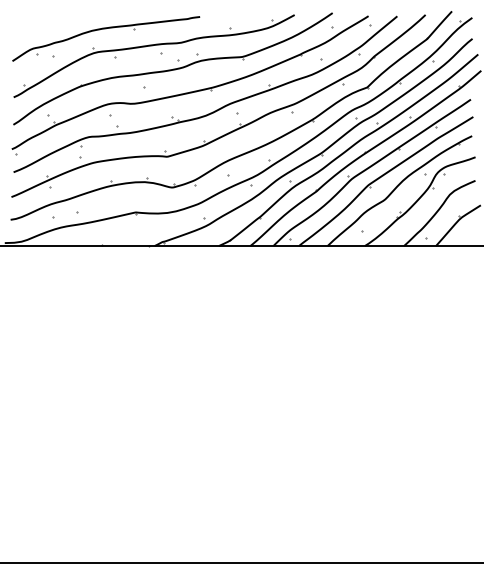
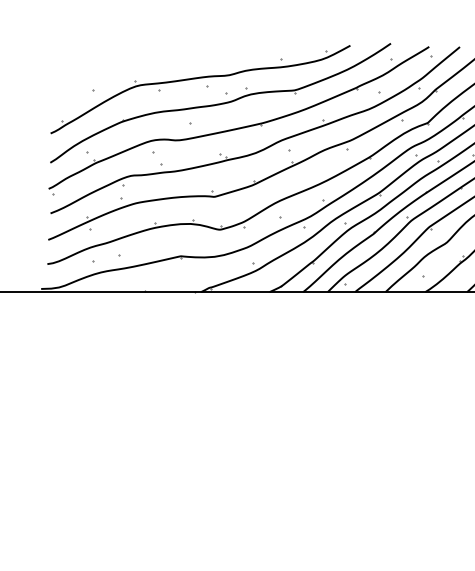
part: (106, 29) -> (149, 61), removed

